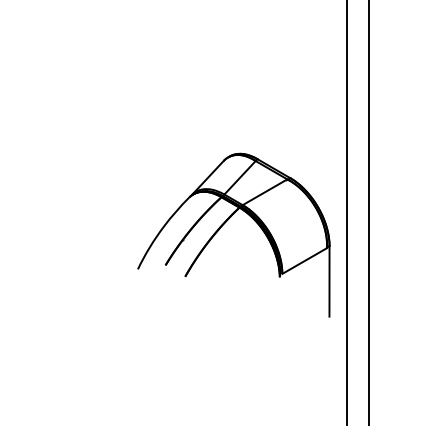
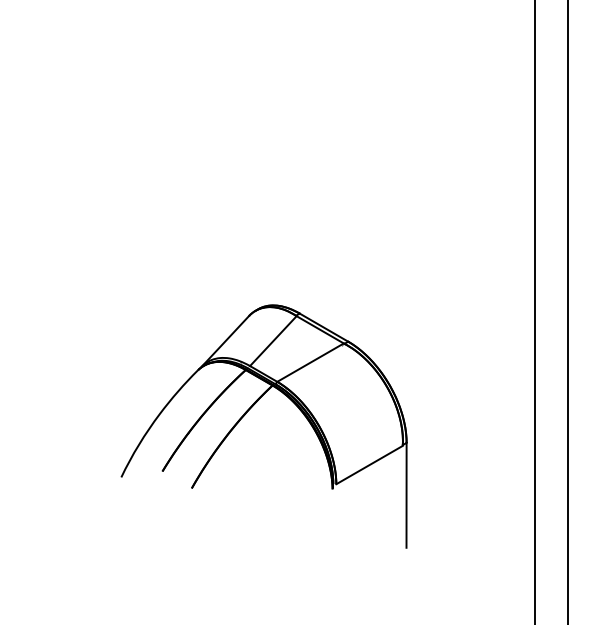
part: (224, 224) -> (250, 410), moved

